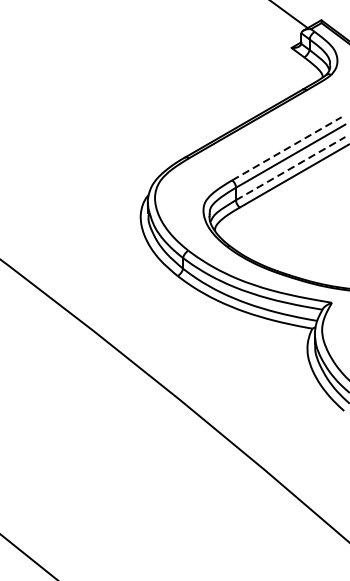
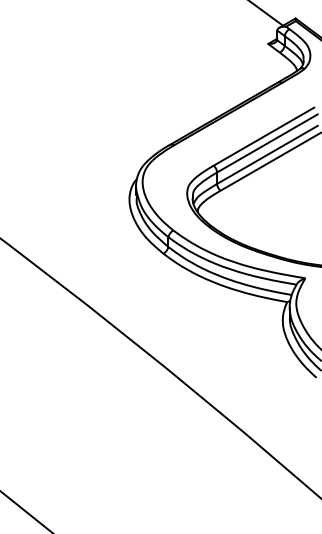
line: (287, 148) -> (264, 136), dashed -> solid
line: (290, 168) -> (267, 154), dashed -> solid

